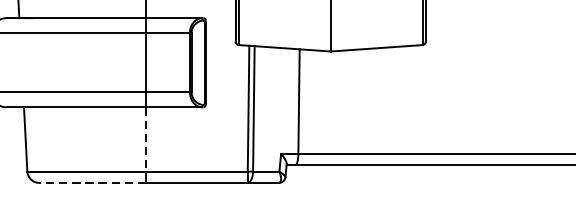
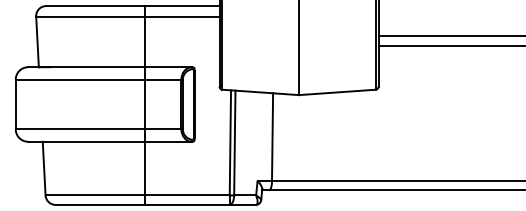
line: (145, 139) -> (144, 168), dashed -> solid
line: (93, 182) -> (100, 204), dashed -> solid

